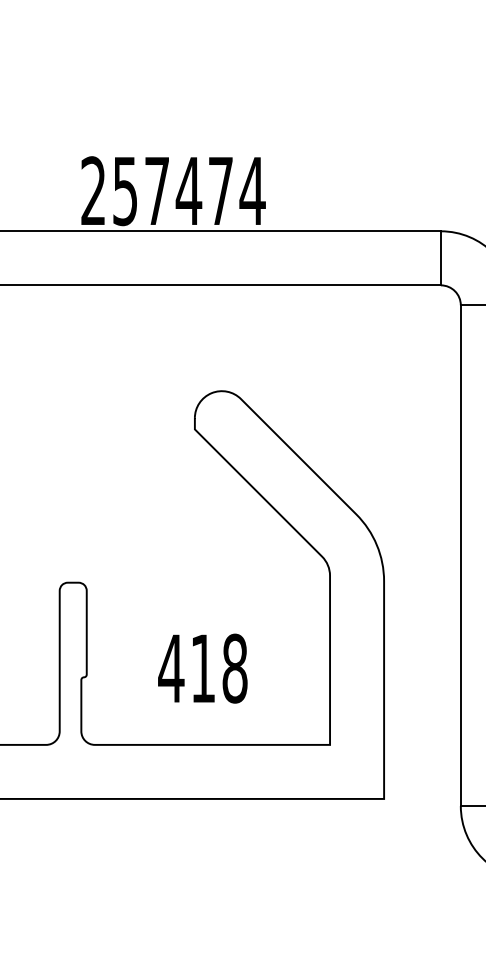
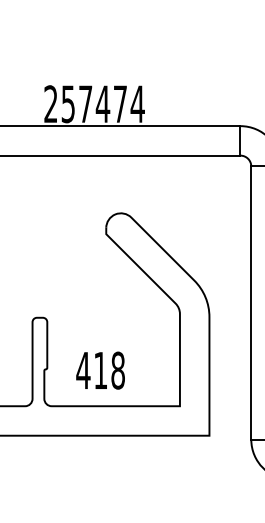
text: (202, 668) -> (100, 370), moved

